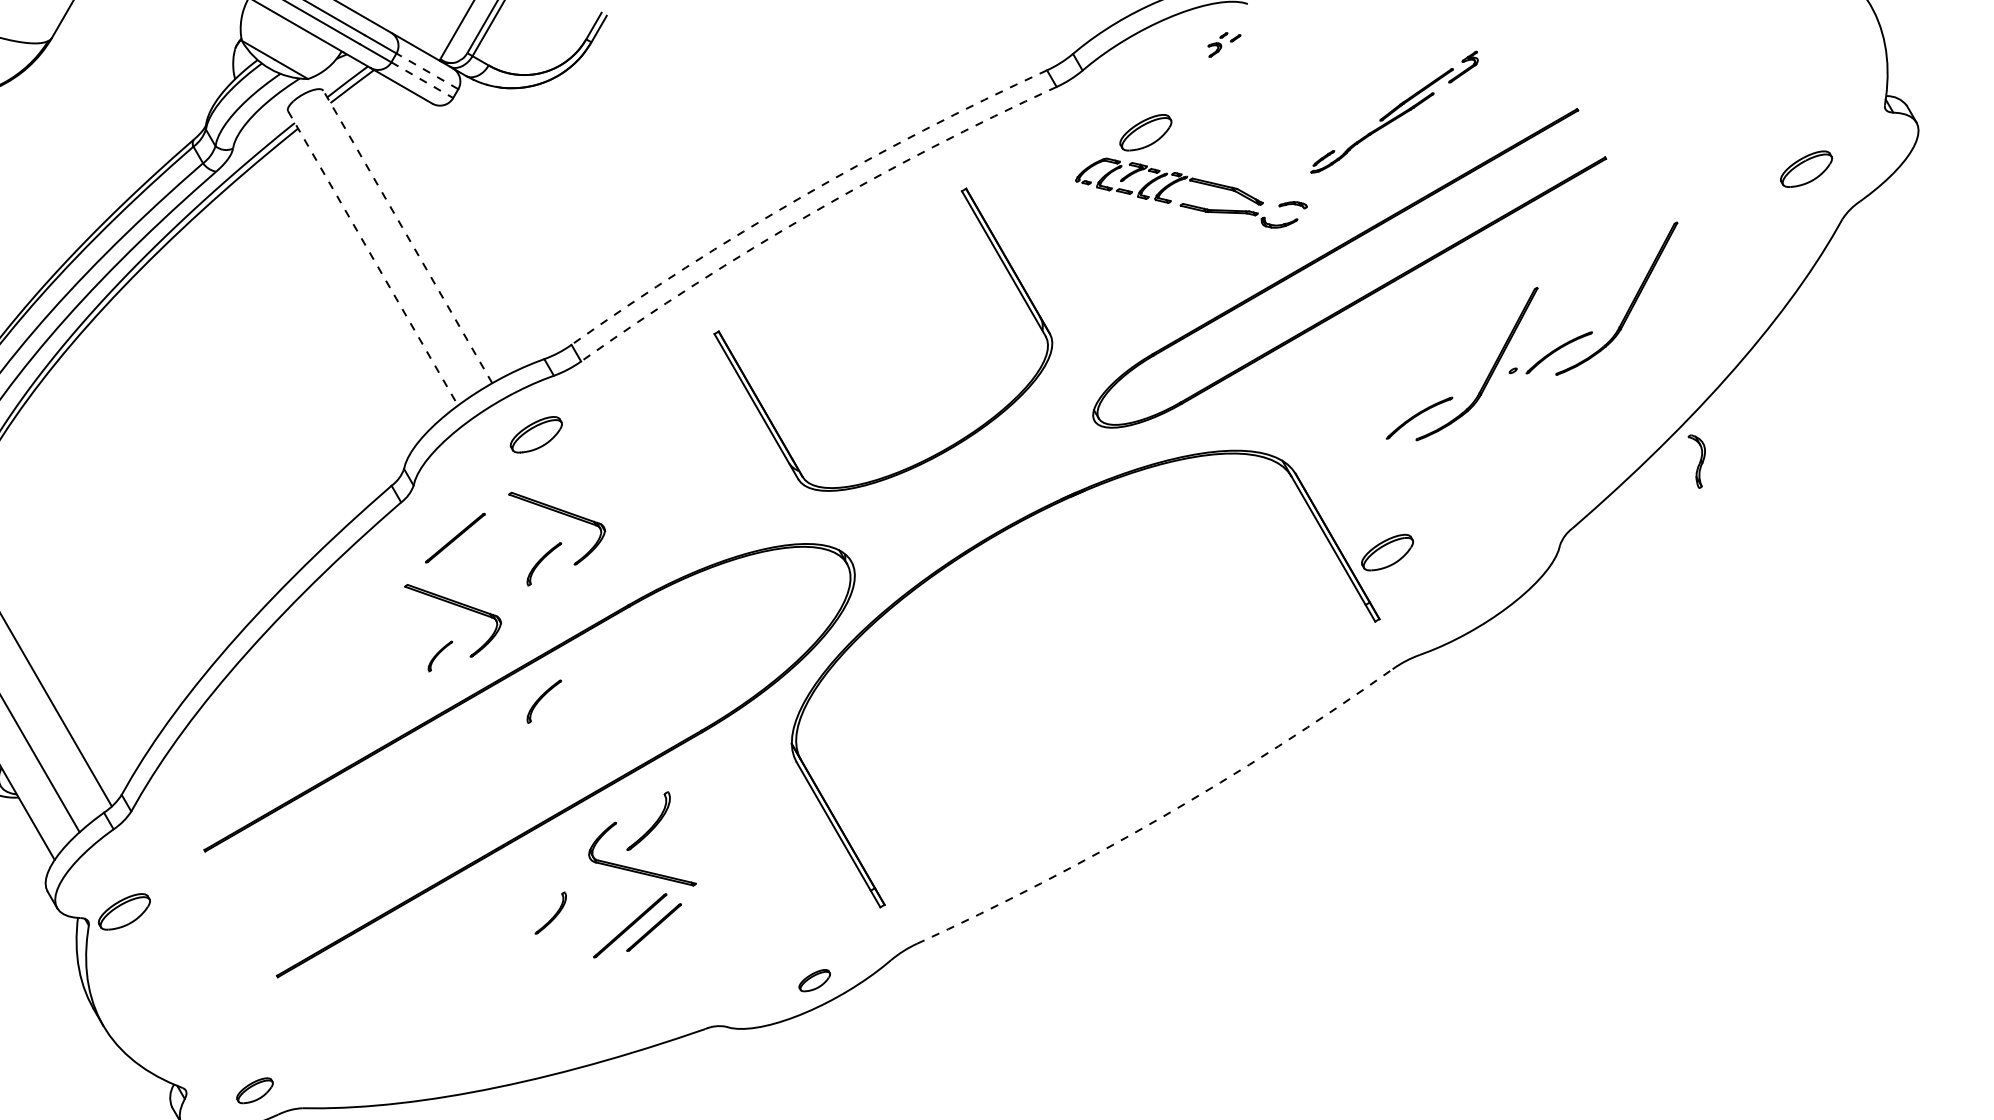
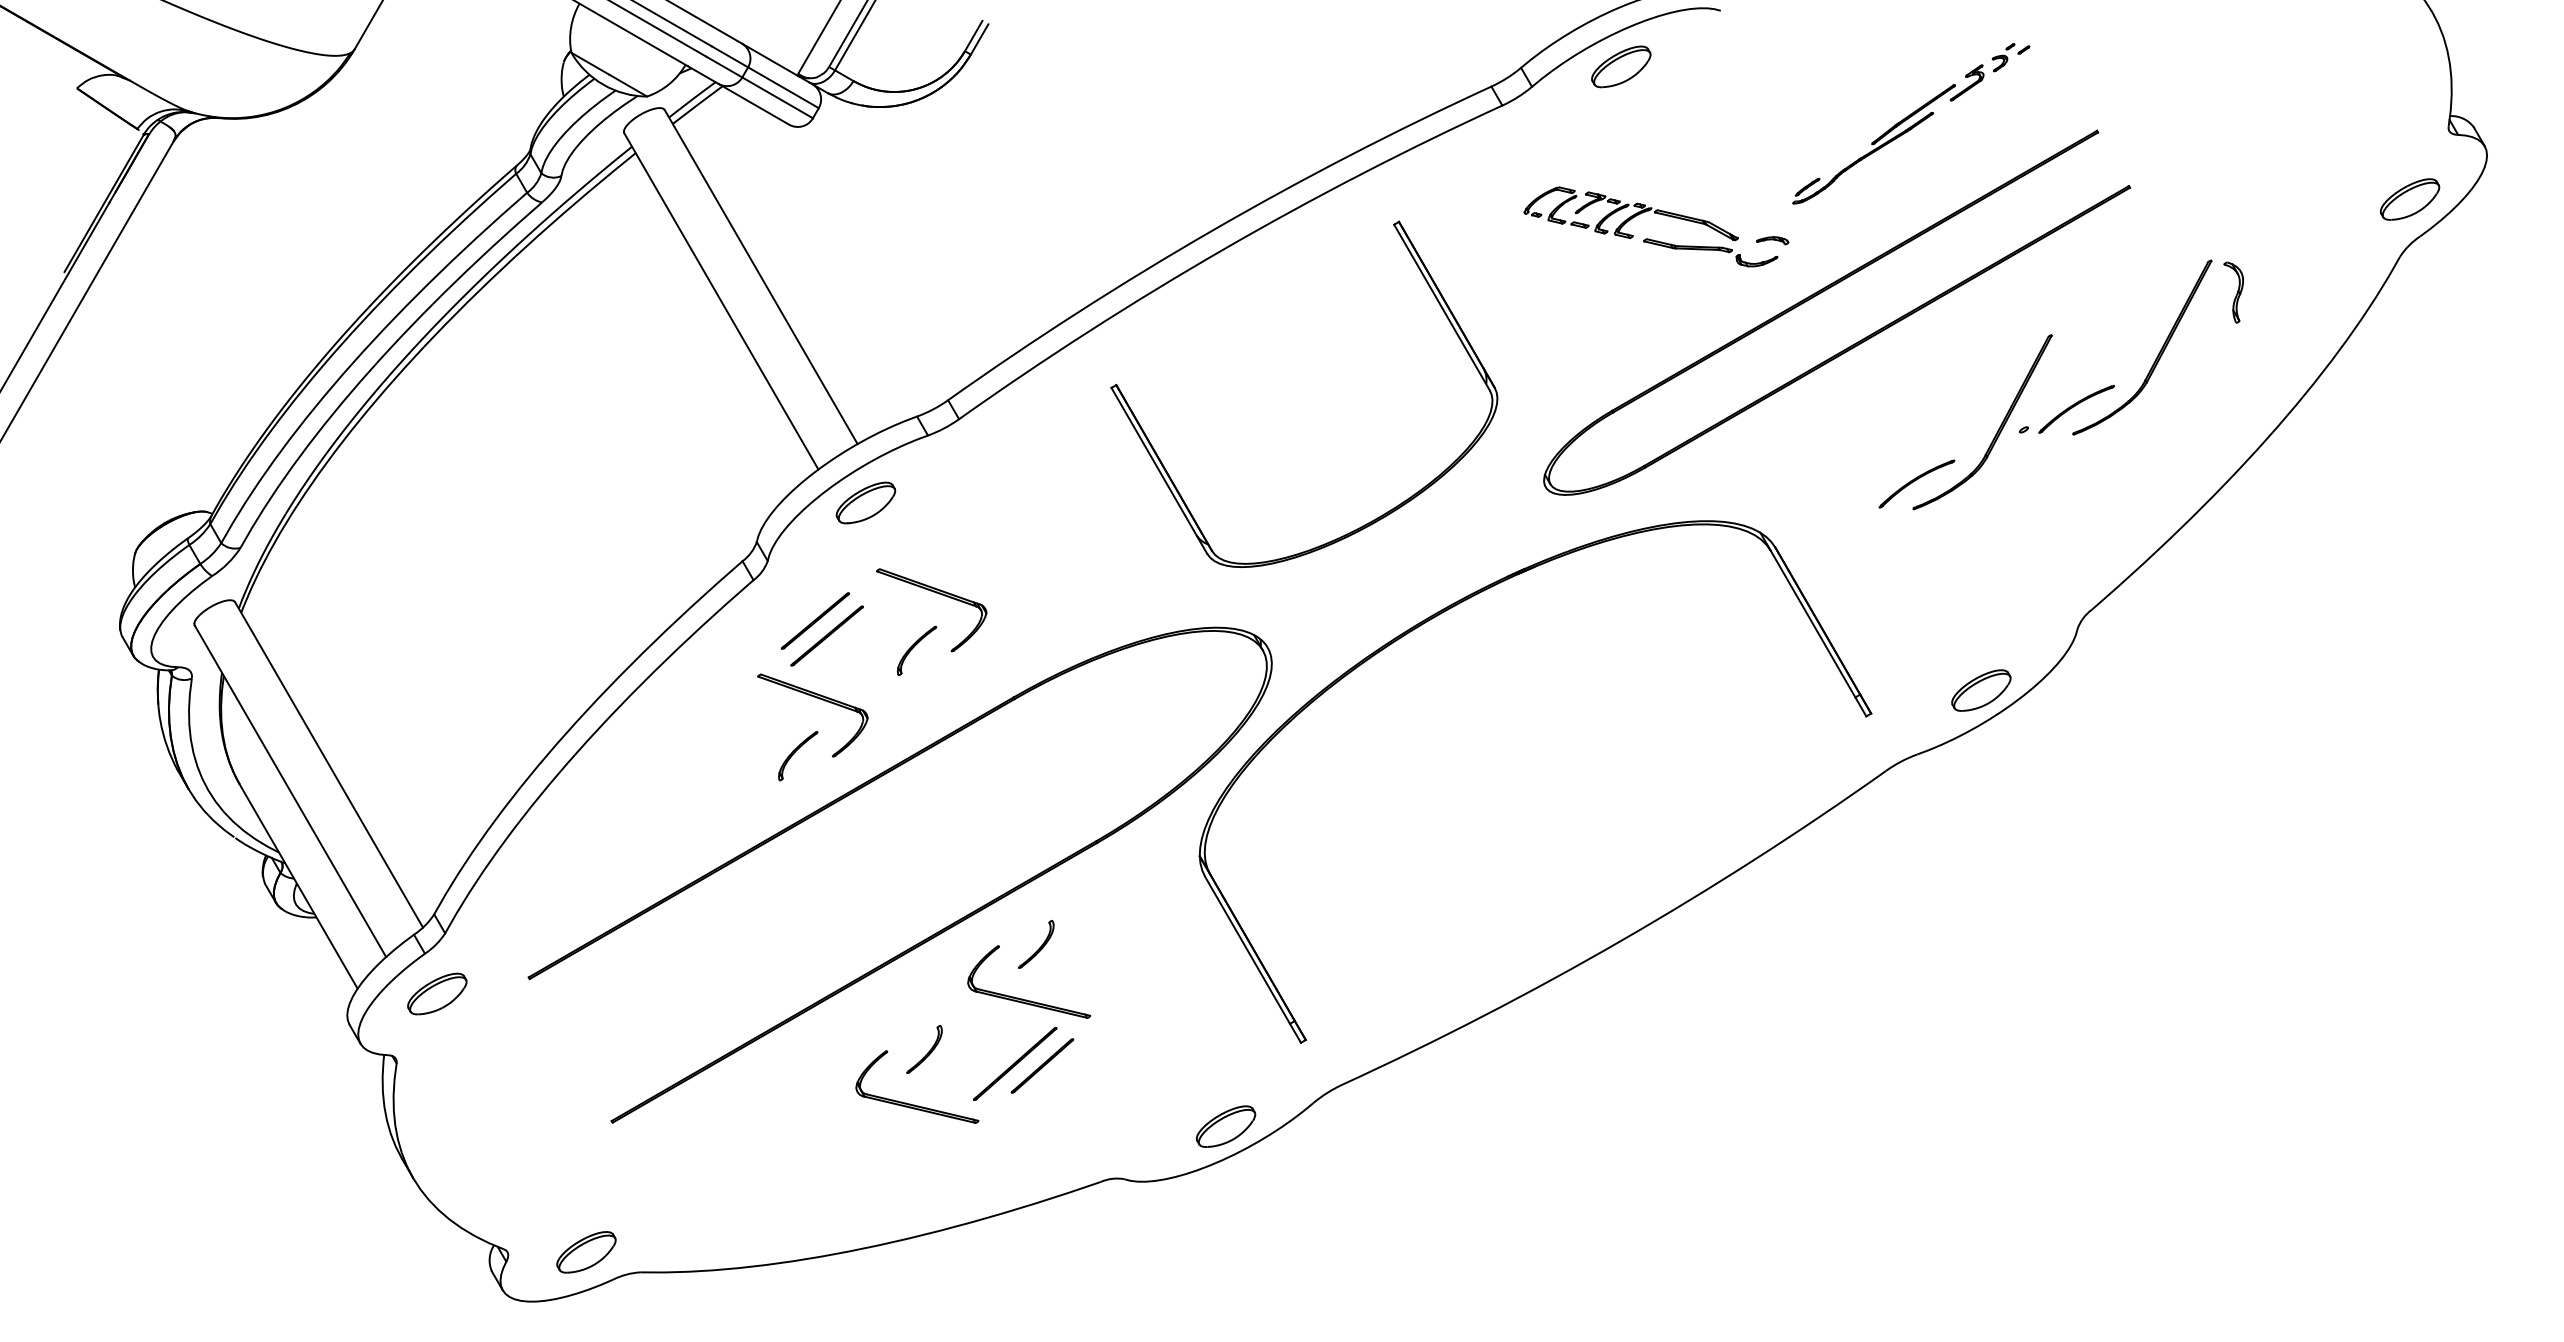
part: (1223, 44) -> (2010, 57), moved
line: (427, 71) -> (783, 87), dashed -> solid
line: (422, 79) -> (777, 97), dashed -> solid
part: (1146, 132) -> (1621, 66), moved
part: (1806, 169) -> (2409, 199), moved
arc: (802, 196) -> (1212, 230), dashed -> solid
arc: (812, 212) -> (1223, 249), dashed -> solid
line: (408, 236) -> (761, 276), dashed -> solid
line: (373, 258) -> (721, 301), dashed -> solid
part: (535, 434) -> (865, 502), moved
part: (1696, 461) -> (2233, 292), moved
line: (465, 550) -> (826, 635), added
part: (1387, 552) -> (1981, 690), moved
part: (440, 656) -> (798, 756), size x1.43
part: (543, 701) -> (916, 807), removed
arc: (1160, 817) -> (1621, 940), dashed -> solid
part: (648, 821) -> (1036, 944), size x0.71
part: (124, 911) -> (437, 993), moved
part: (542, 961) -> (914, 1104), added
part: (814, 980) -> (1225, 1126), size x1.67
part: (255, 1090) -> (586, 1252), size x1.43

